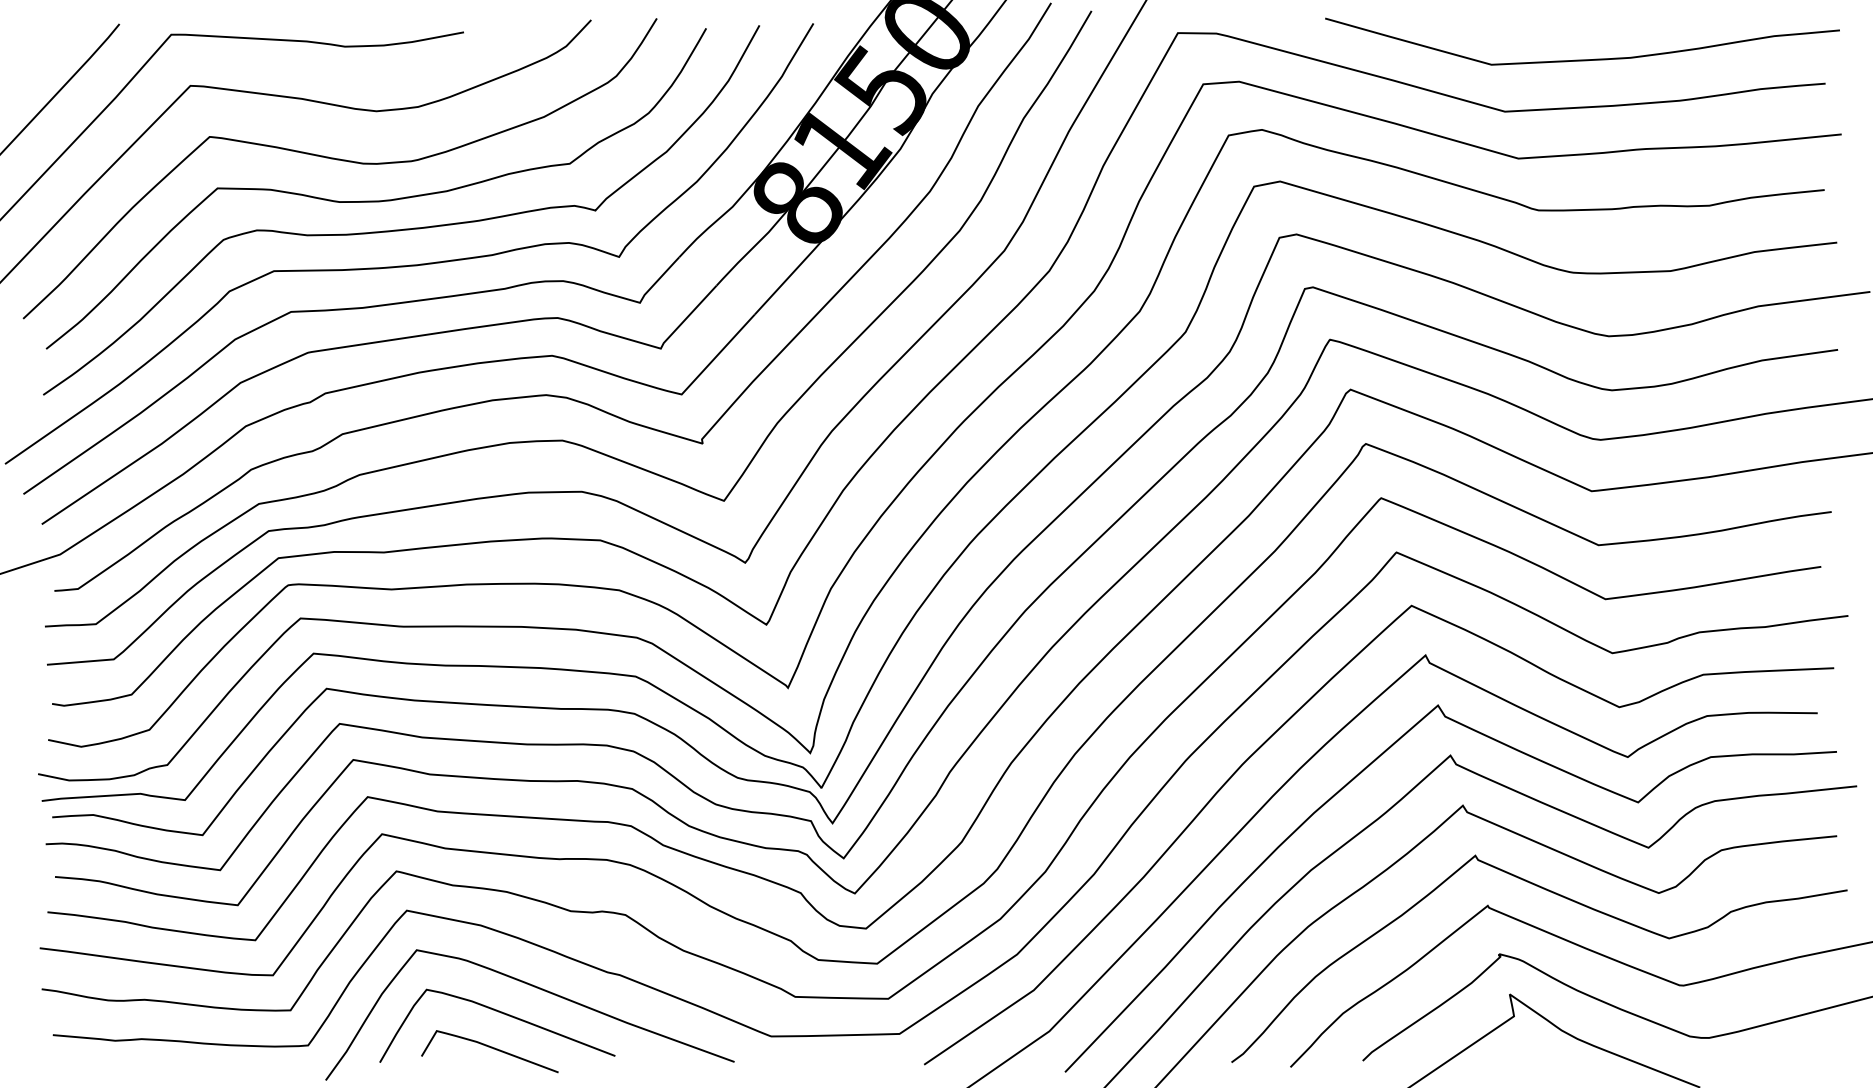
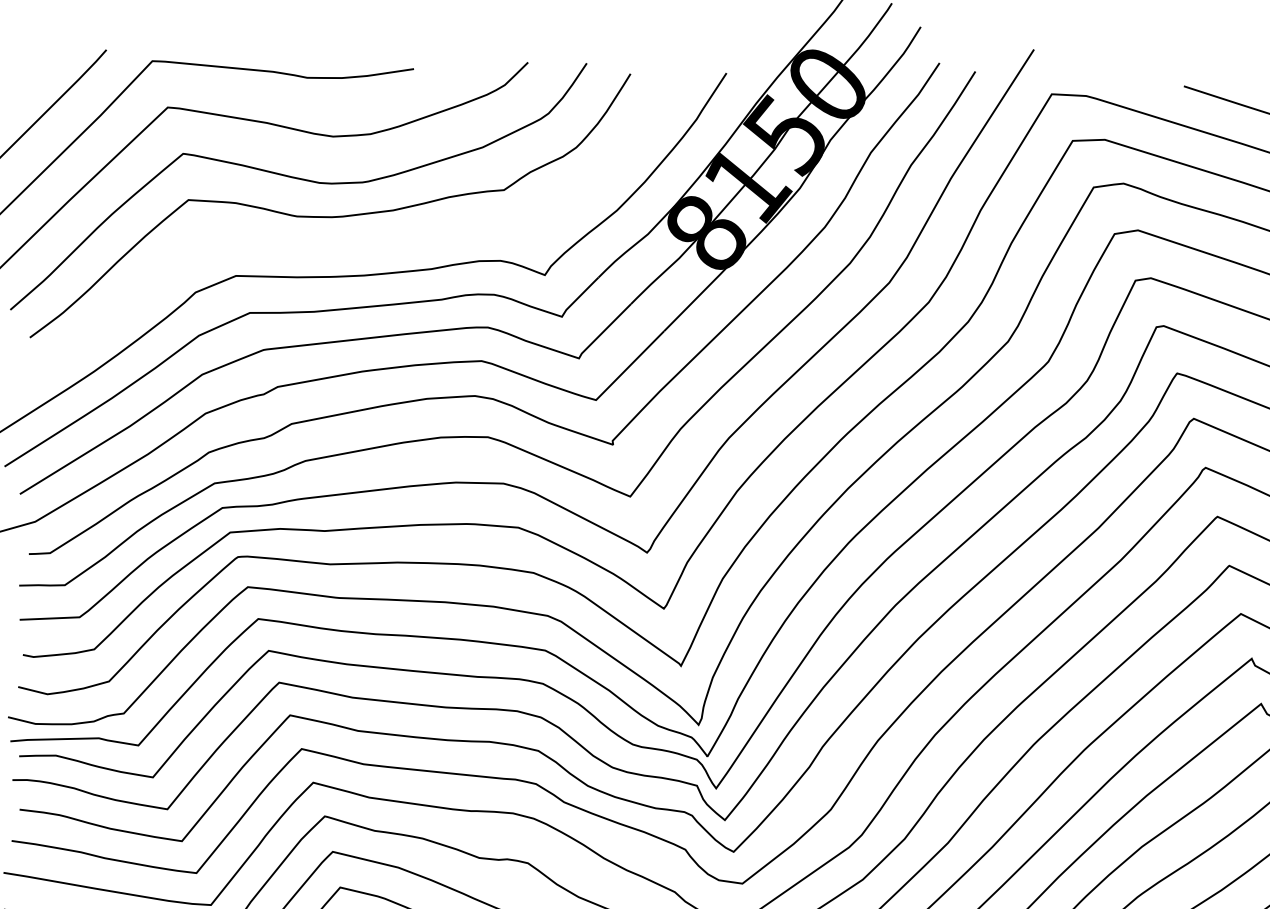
curve: (404, 228) -> (354, 242), removed

